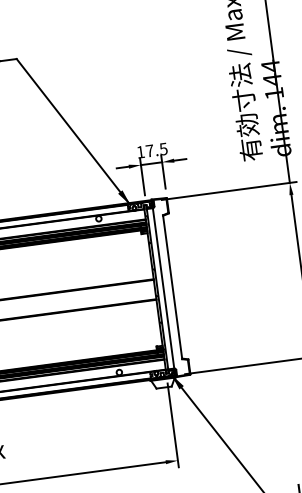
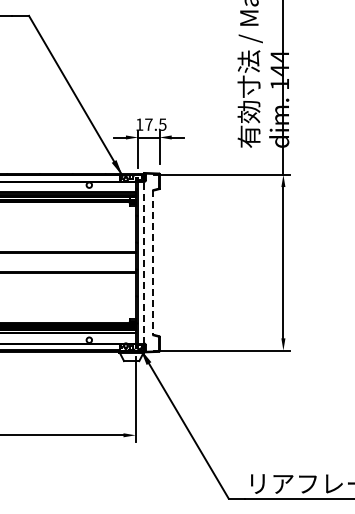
line: (172, 286) -> (153, 262), solid -> dashed
line: (163, 288) -> (144, 262), solid -> dashed

